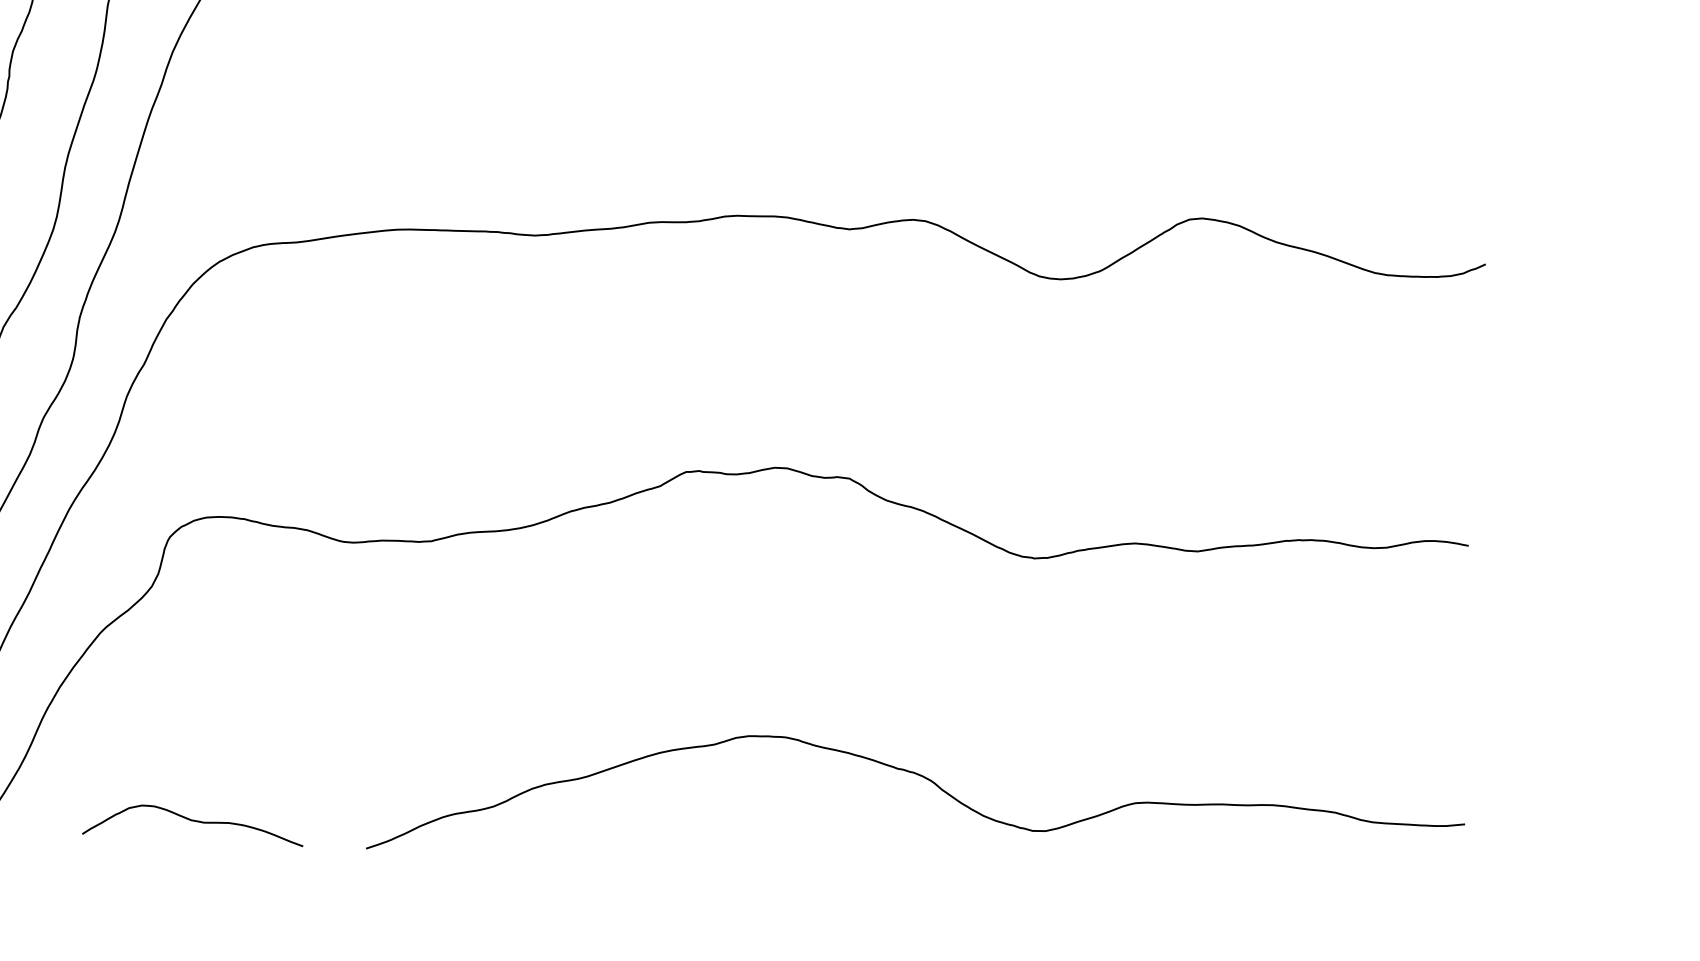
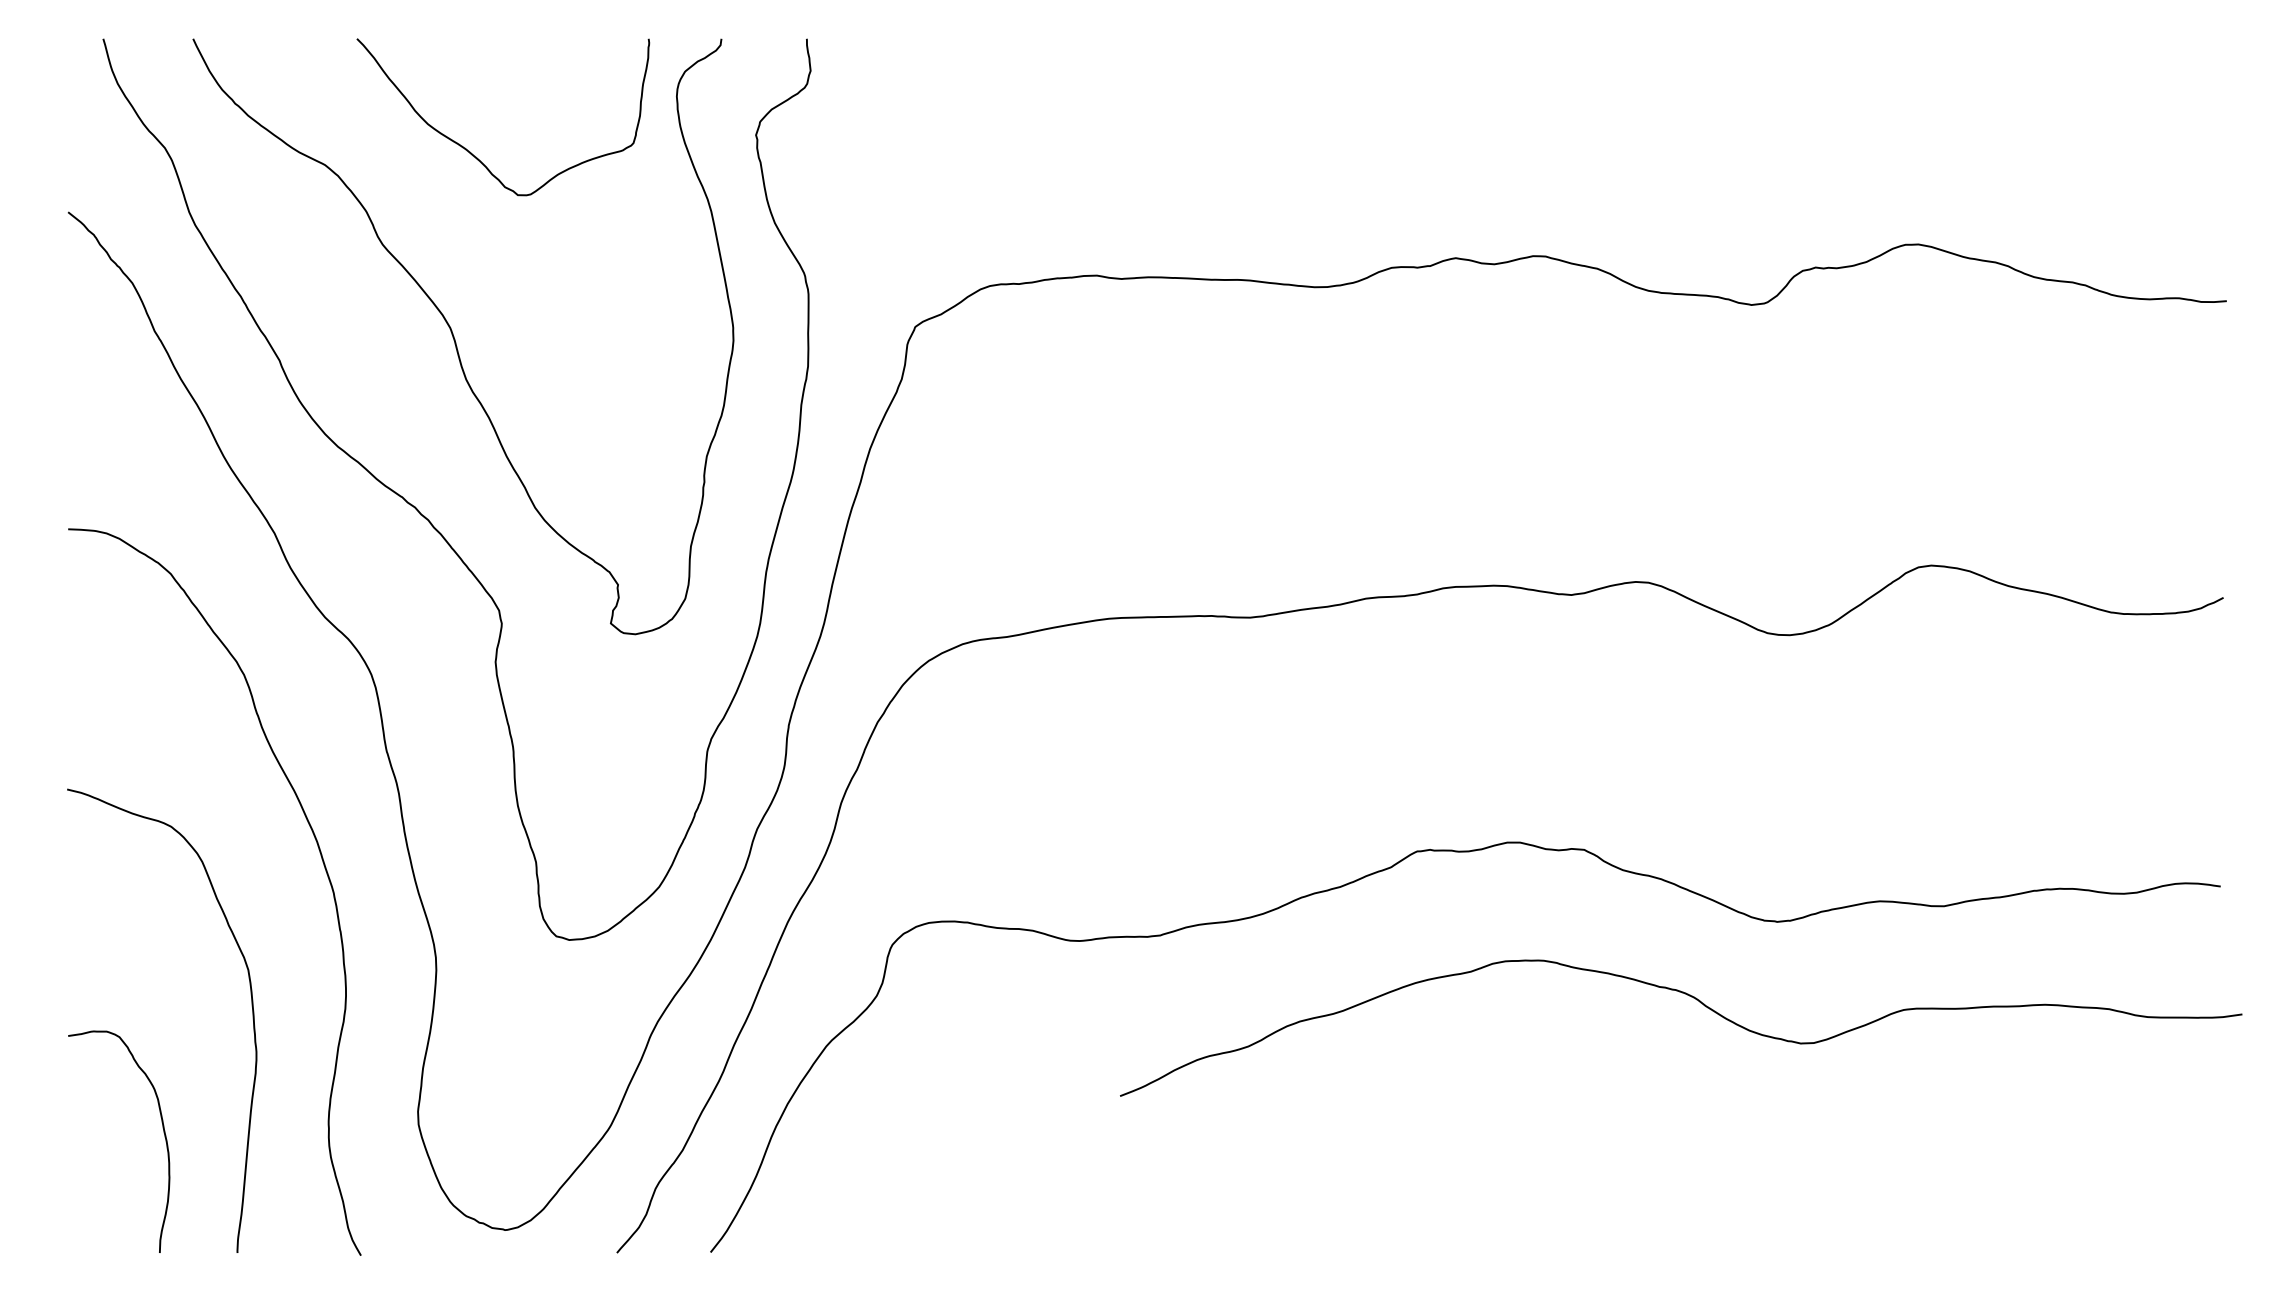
curve: (936, 786) -> (1700, 1003), moved
curve: (193, 821) -> (931, 1234), removed

